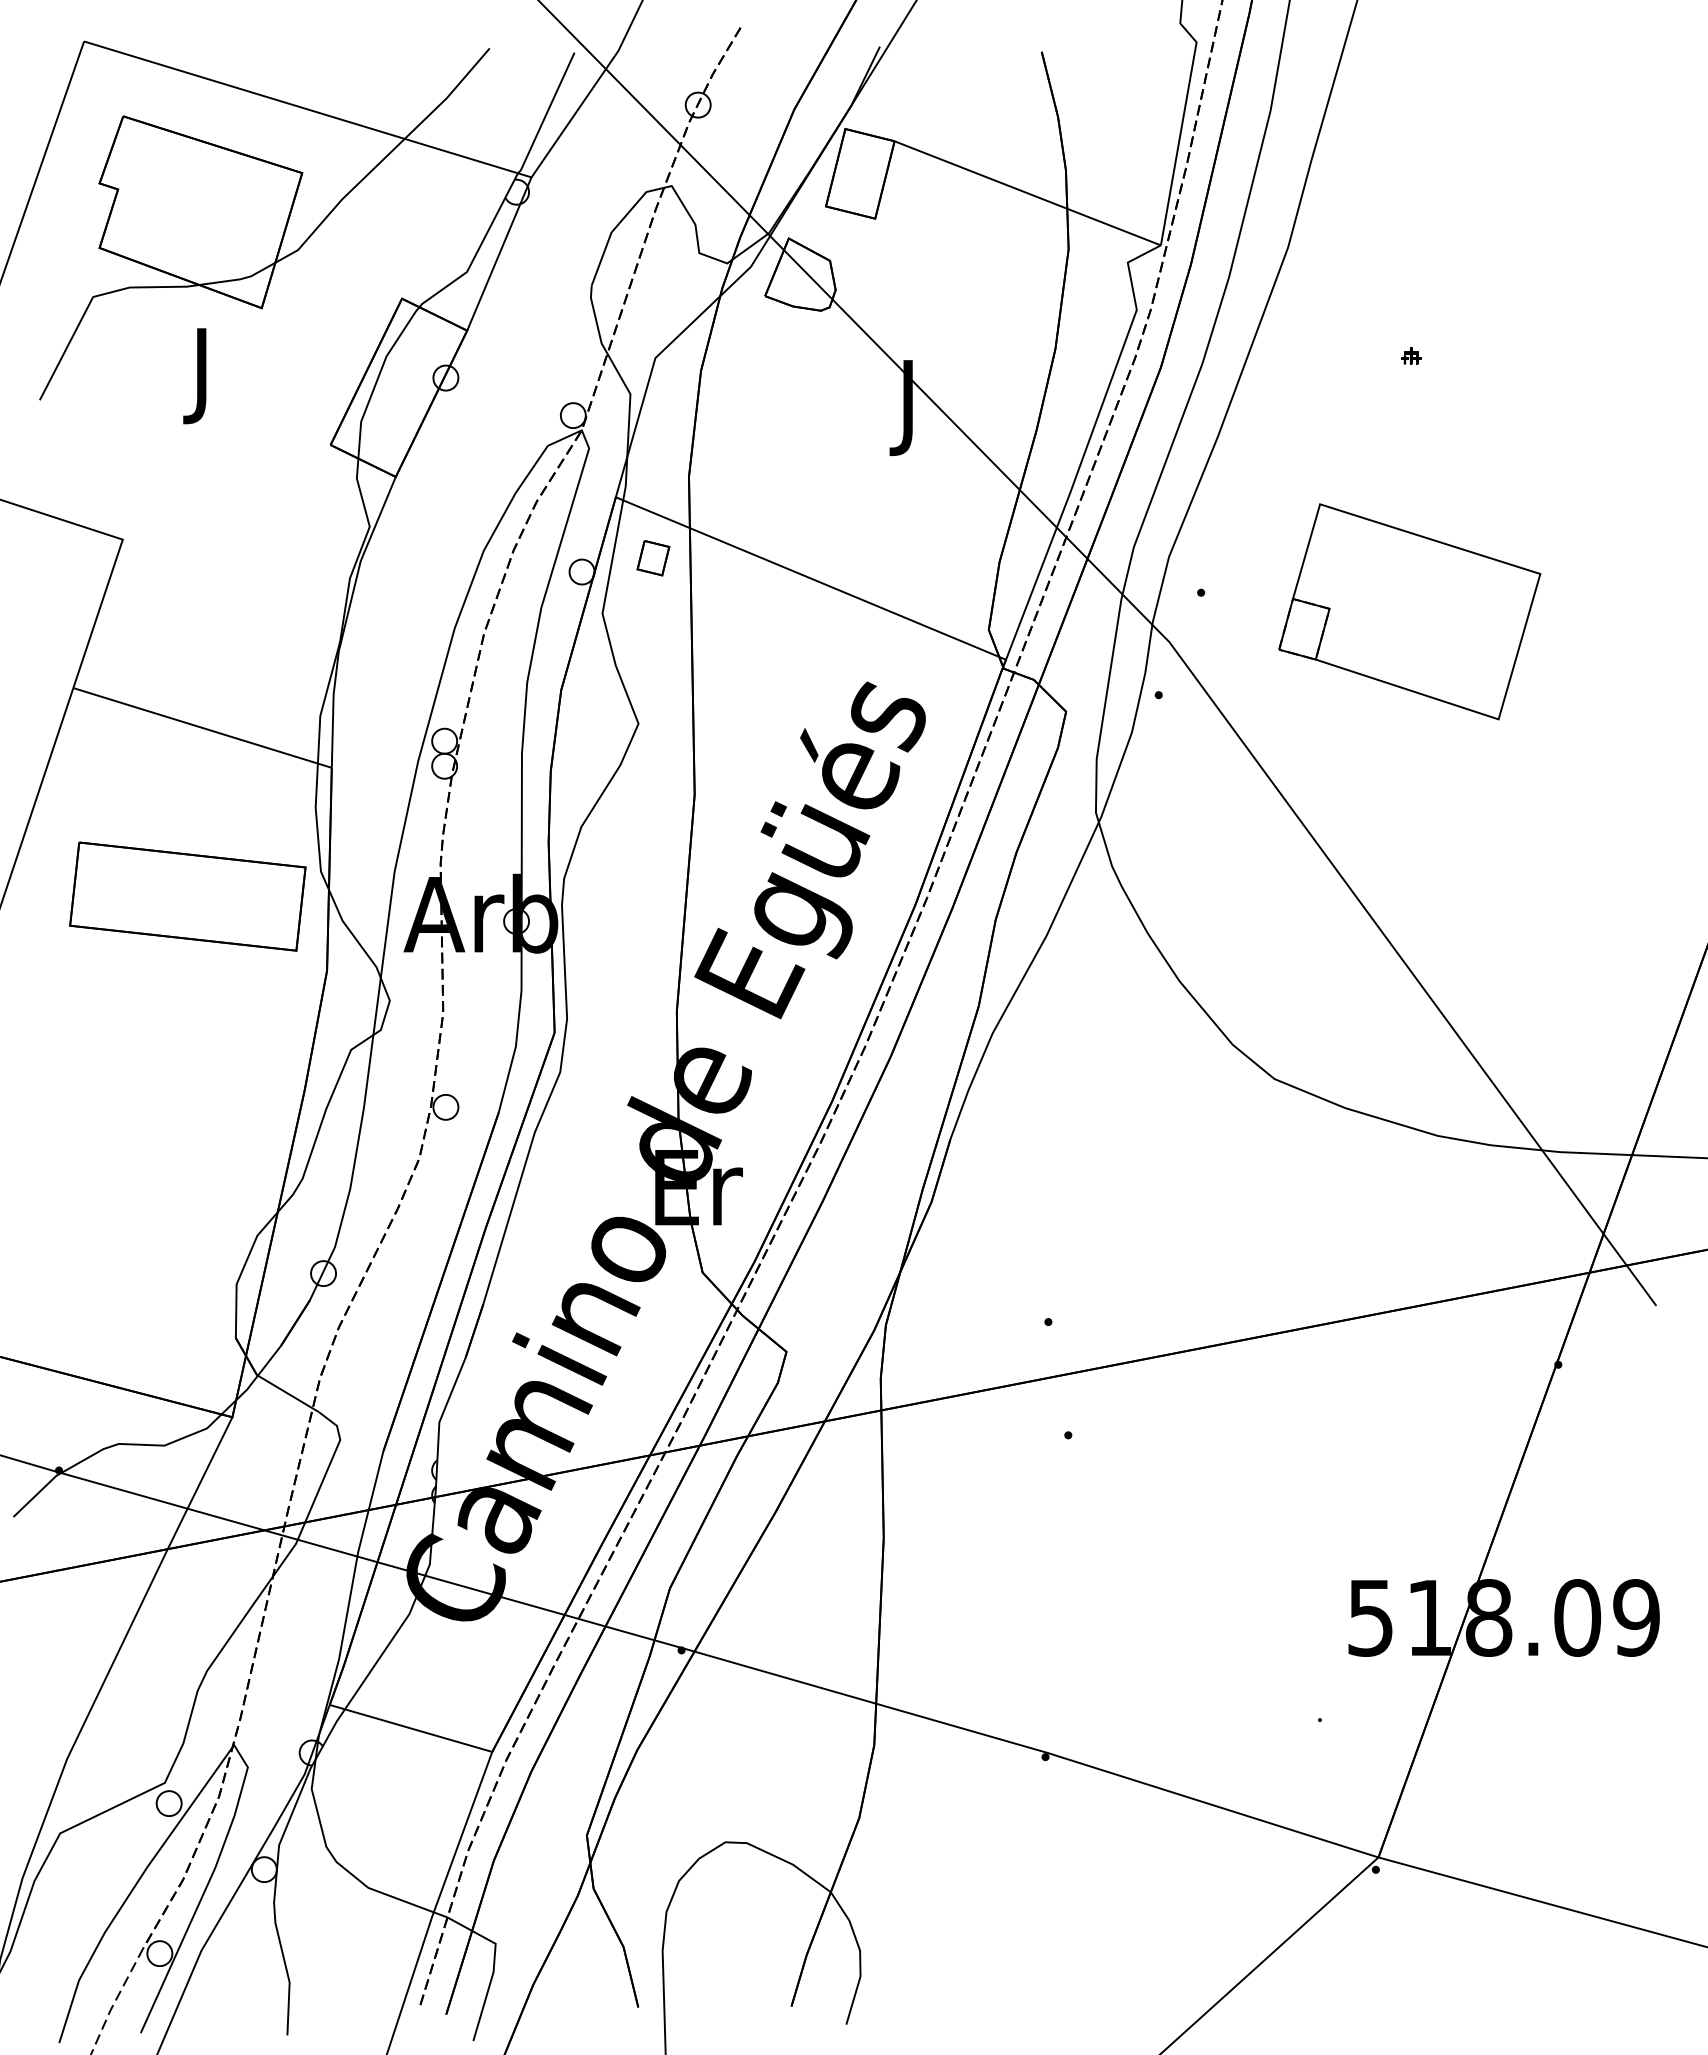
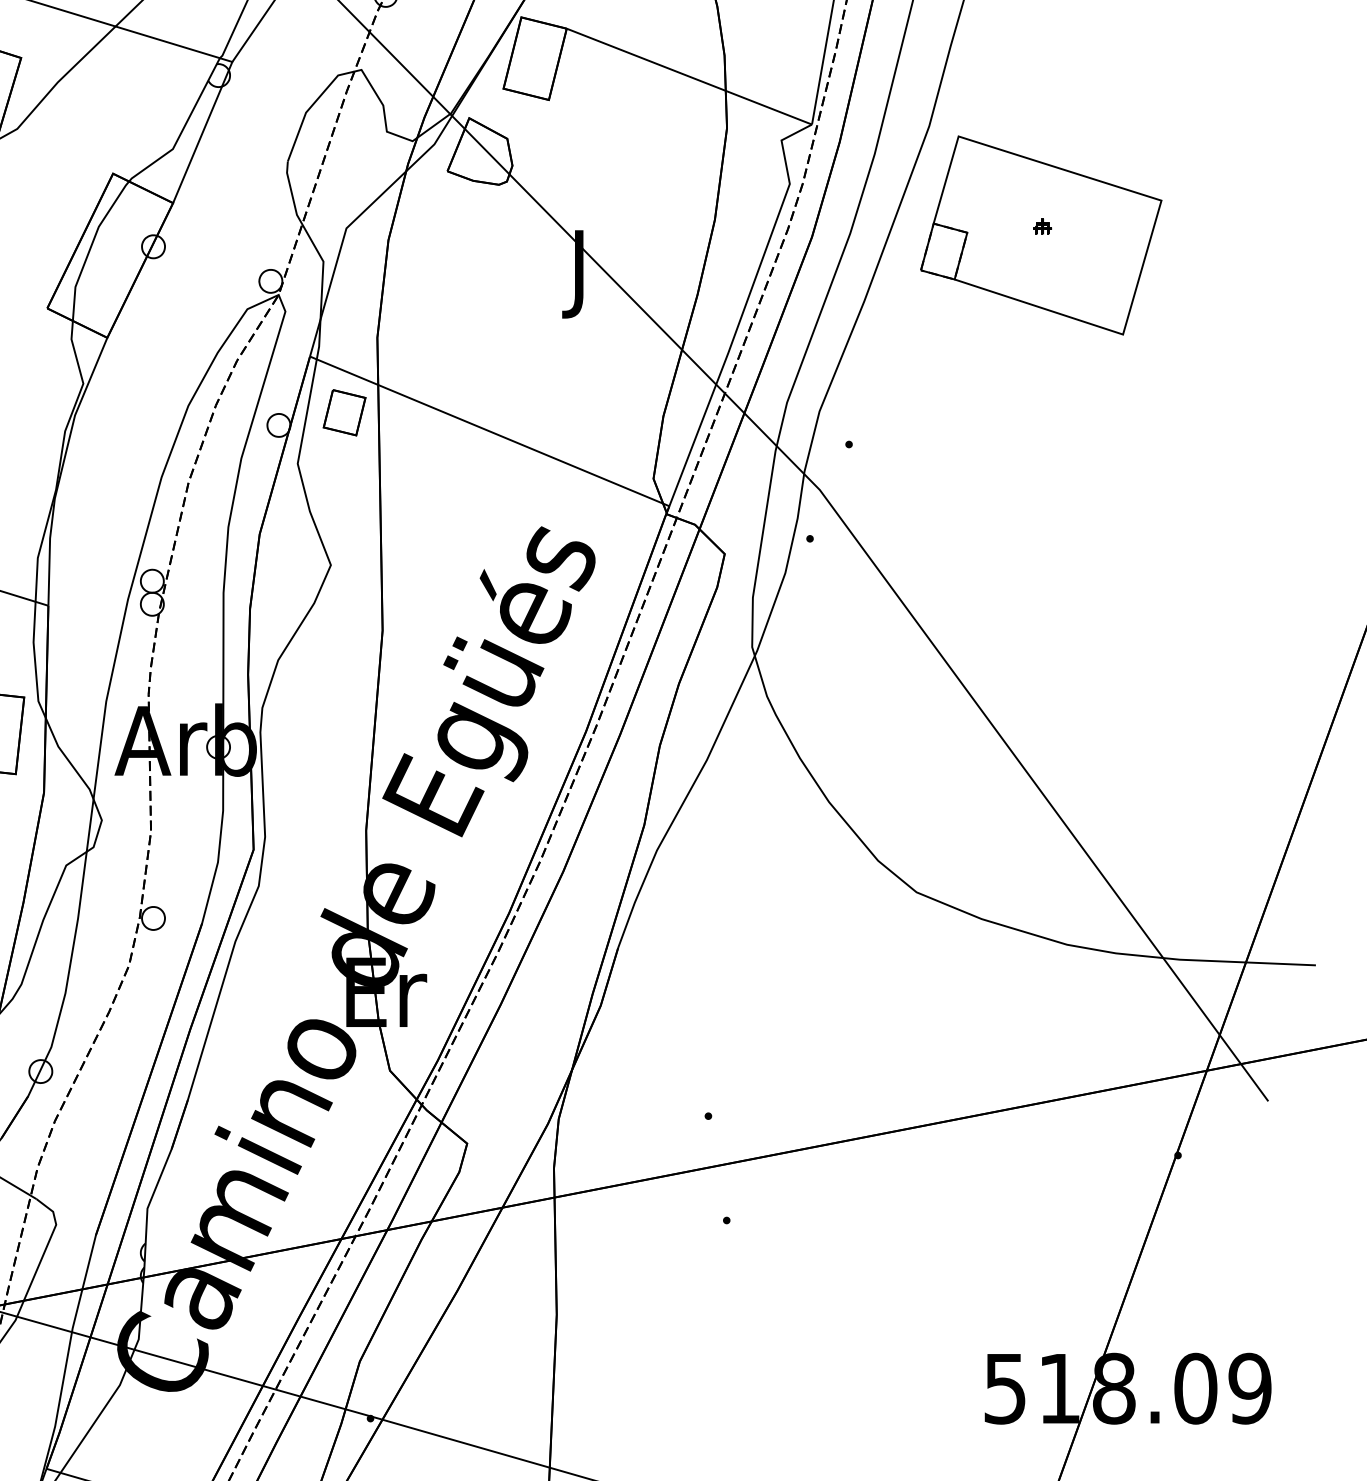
part: (653, 557) -> (344, 412), size x1.43
part: (1409, 611) -> (1040, 235), moved

